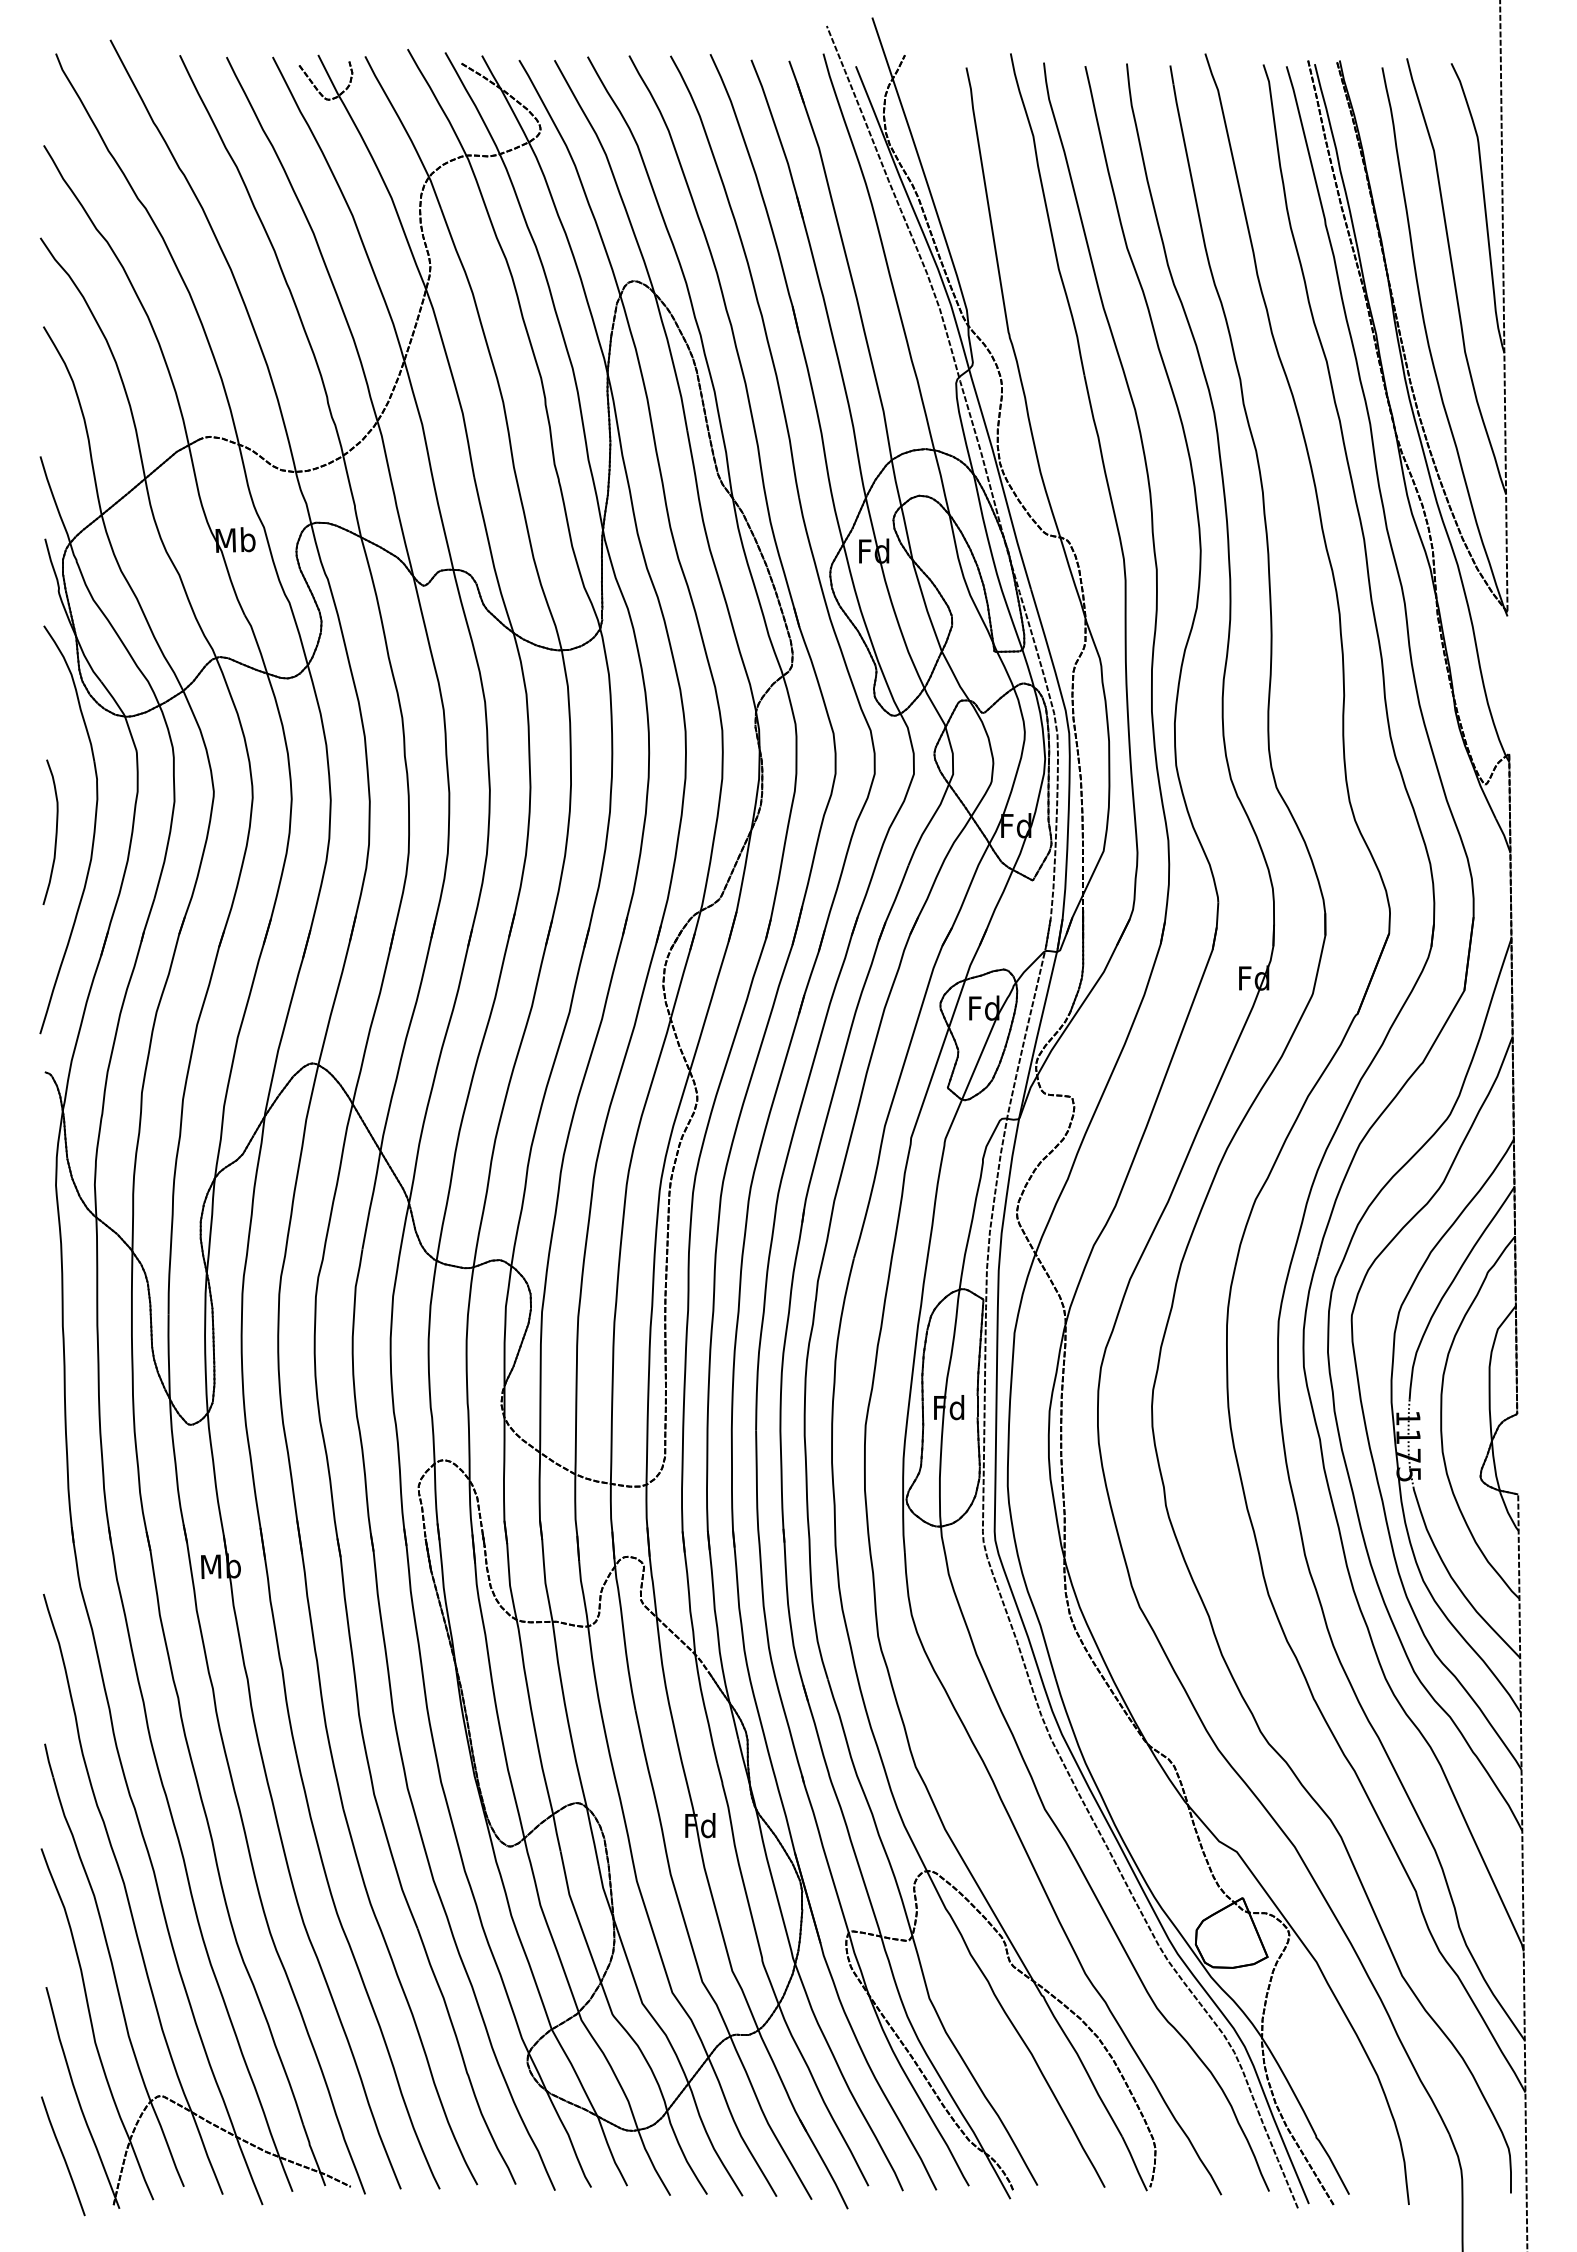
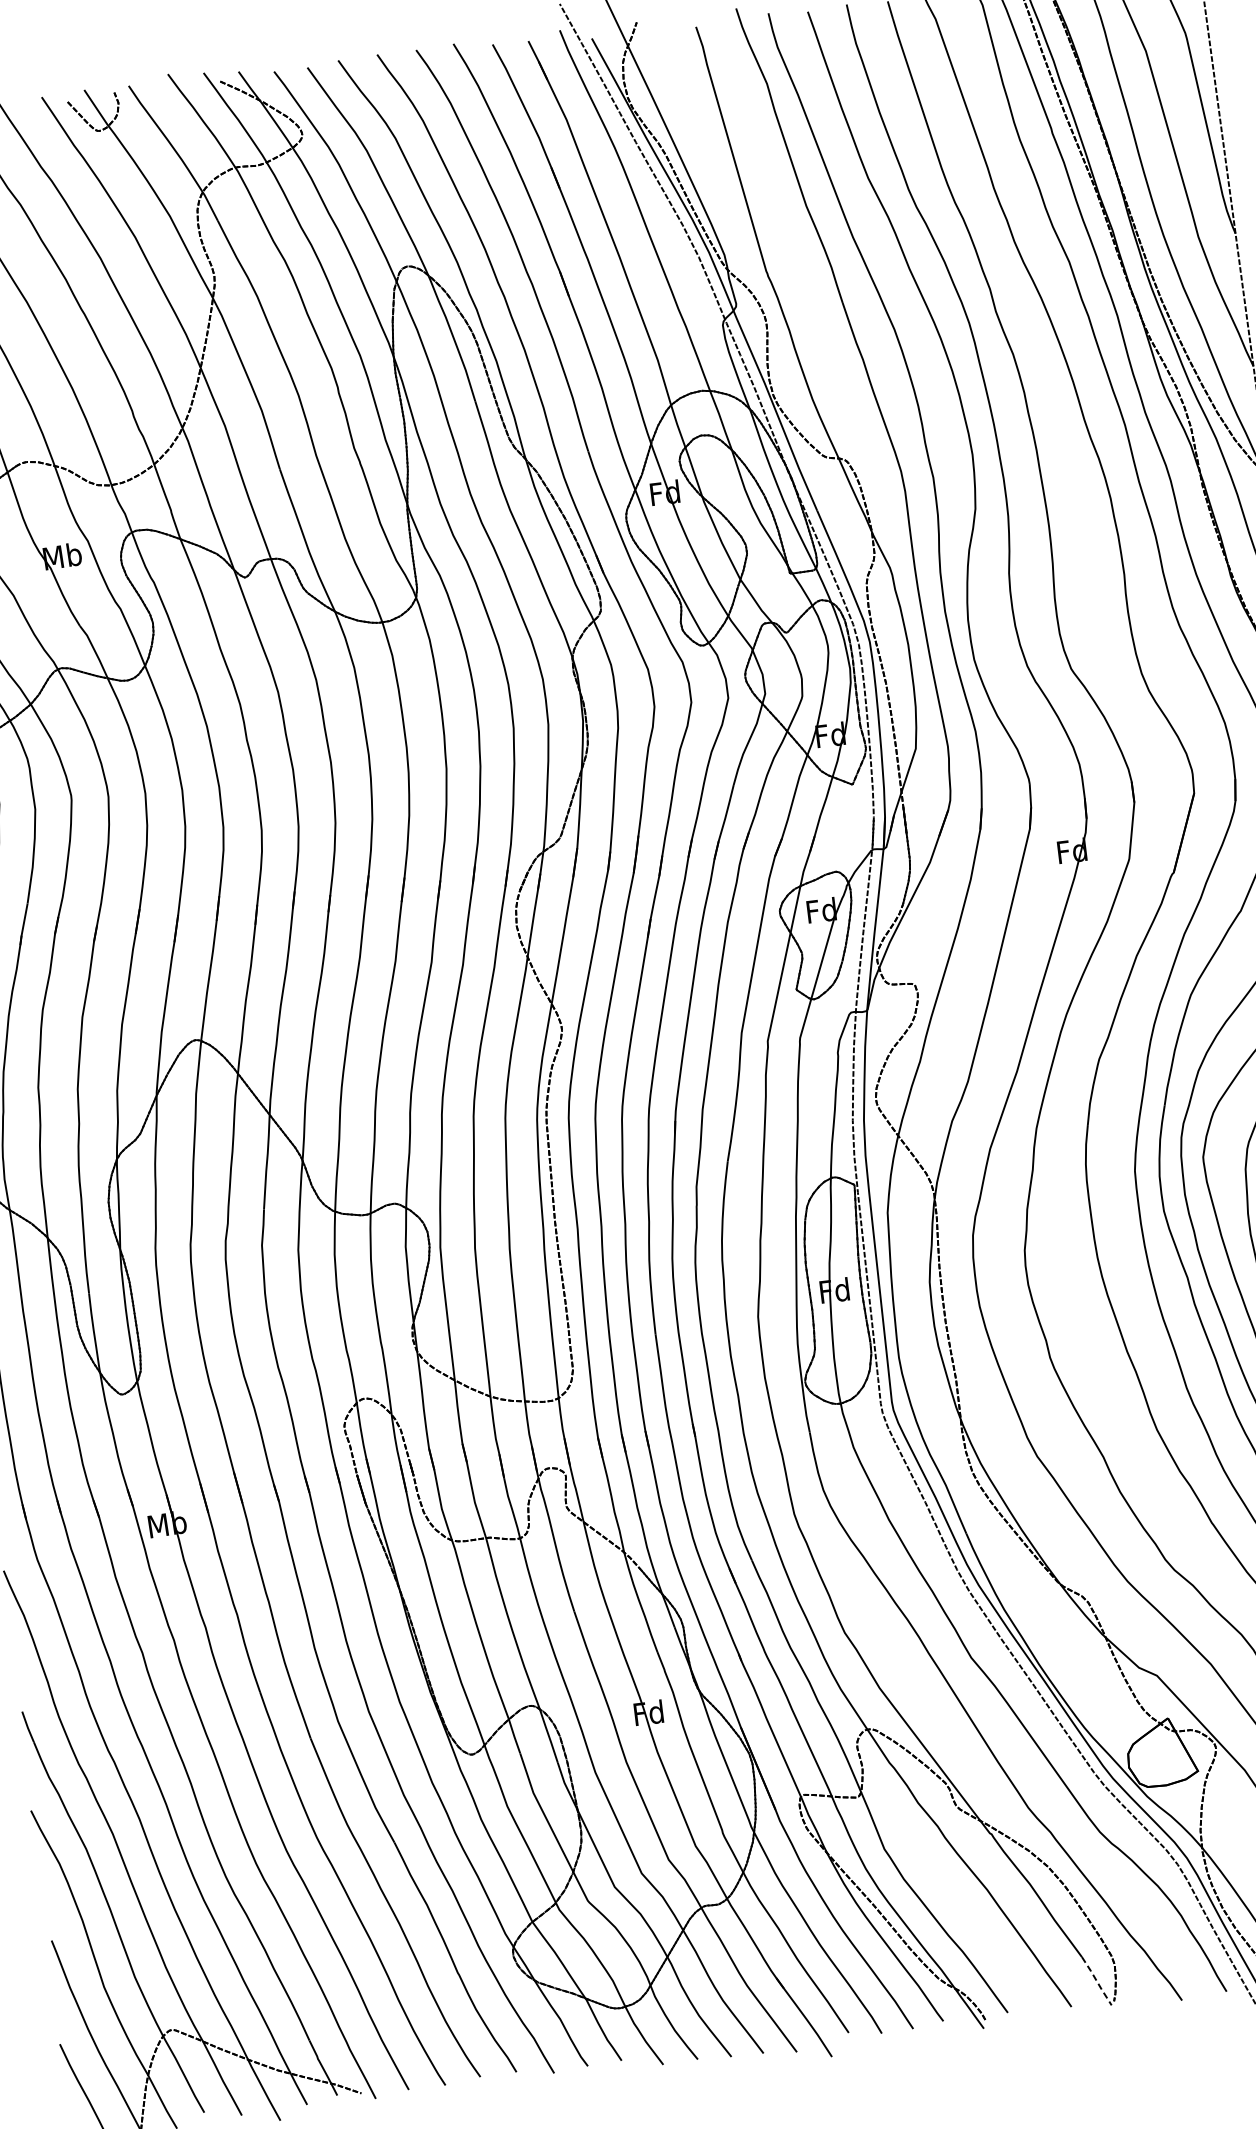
line: (1135, 2164) -> (1097, 1981), solid -> dashed

